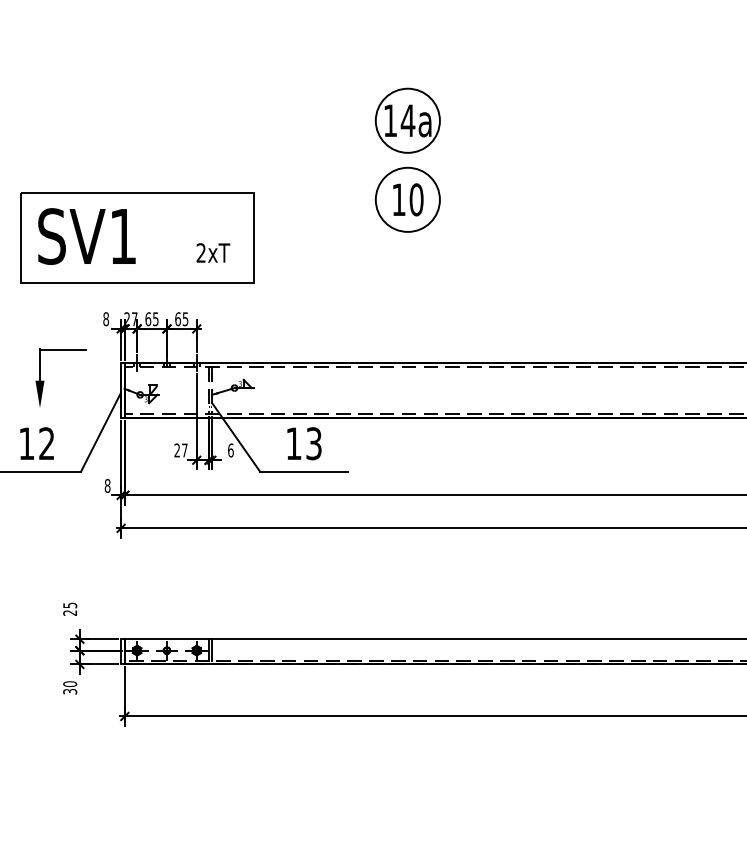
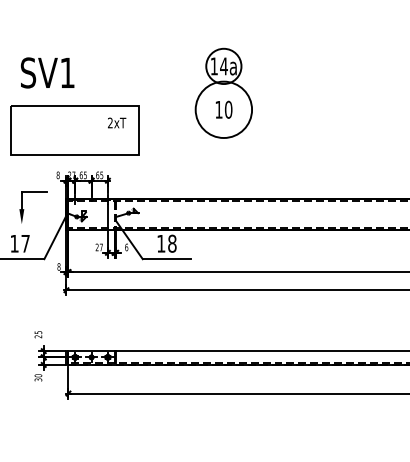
circle: (407, 199) -> (223, 109), size x1.6
text: (86, 235) -> (47, 72), moved
text: (214, 252) -> (117, 122), moved
text: (46, 443) -> (25, 243), 12 -> 17
text: (314, 443) -> (172, 243), 13 -> 18

